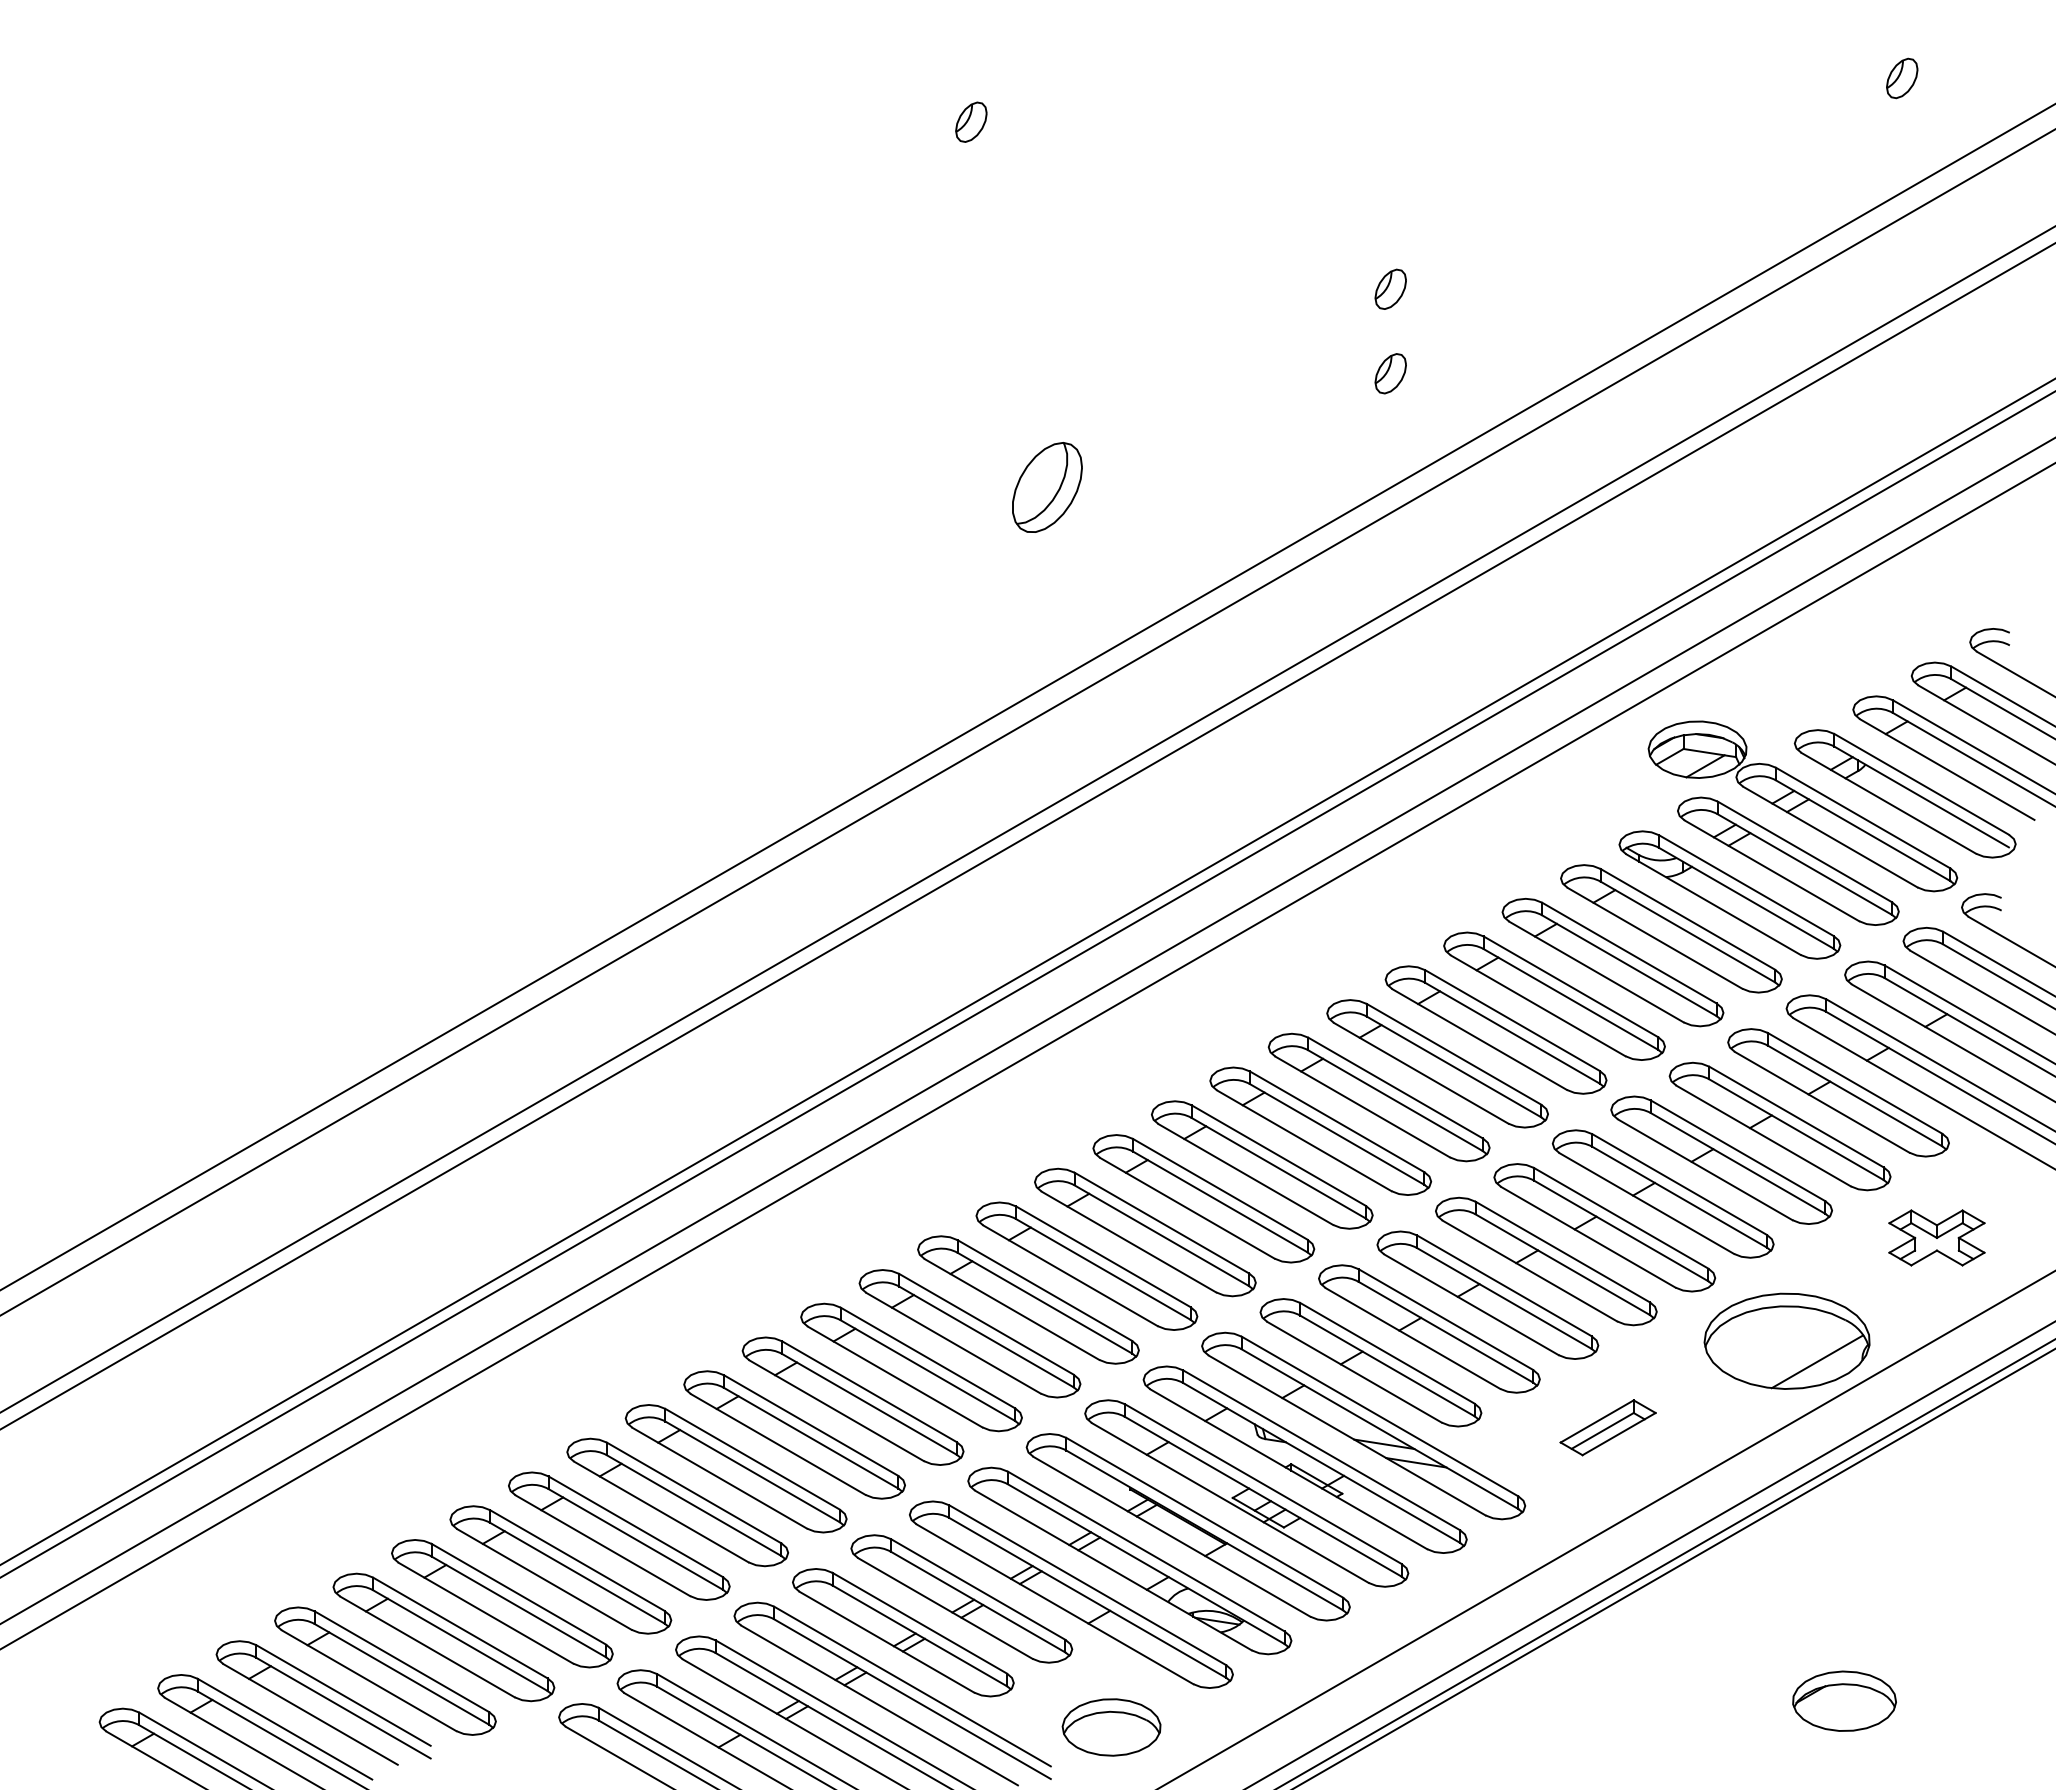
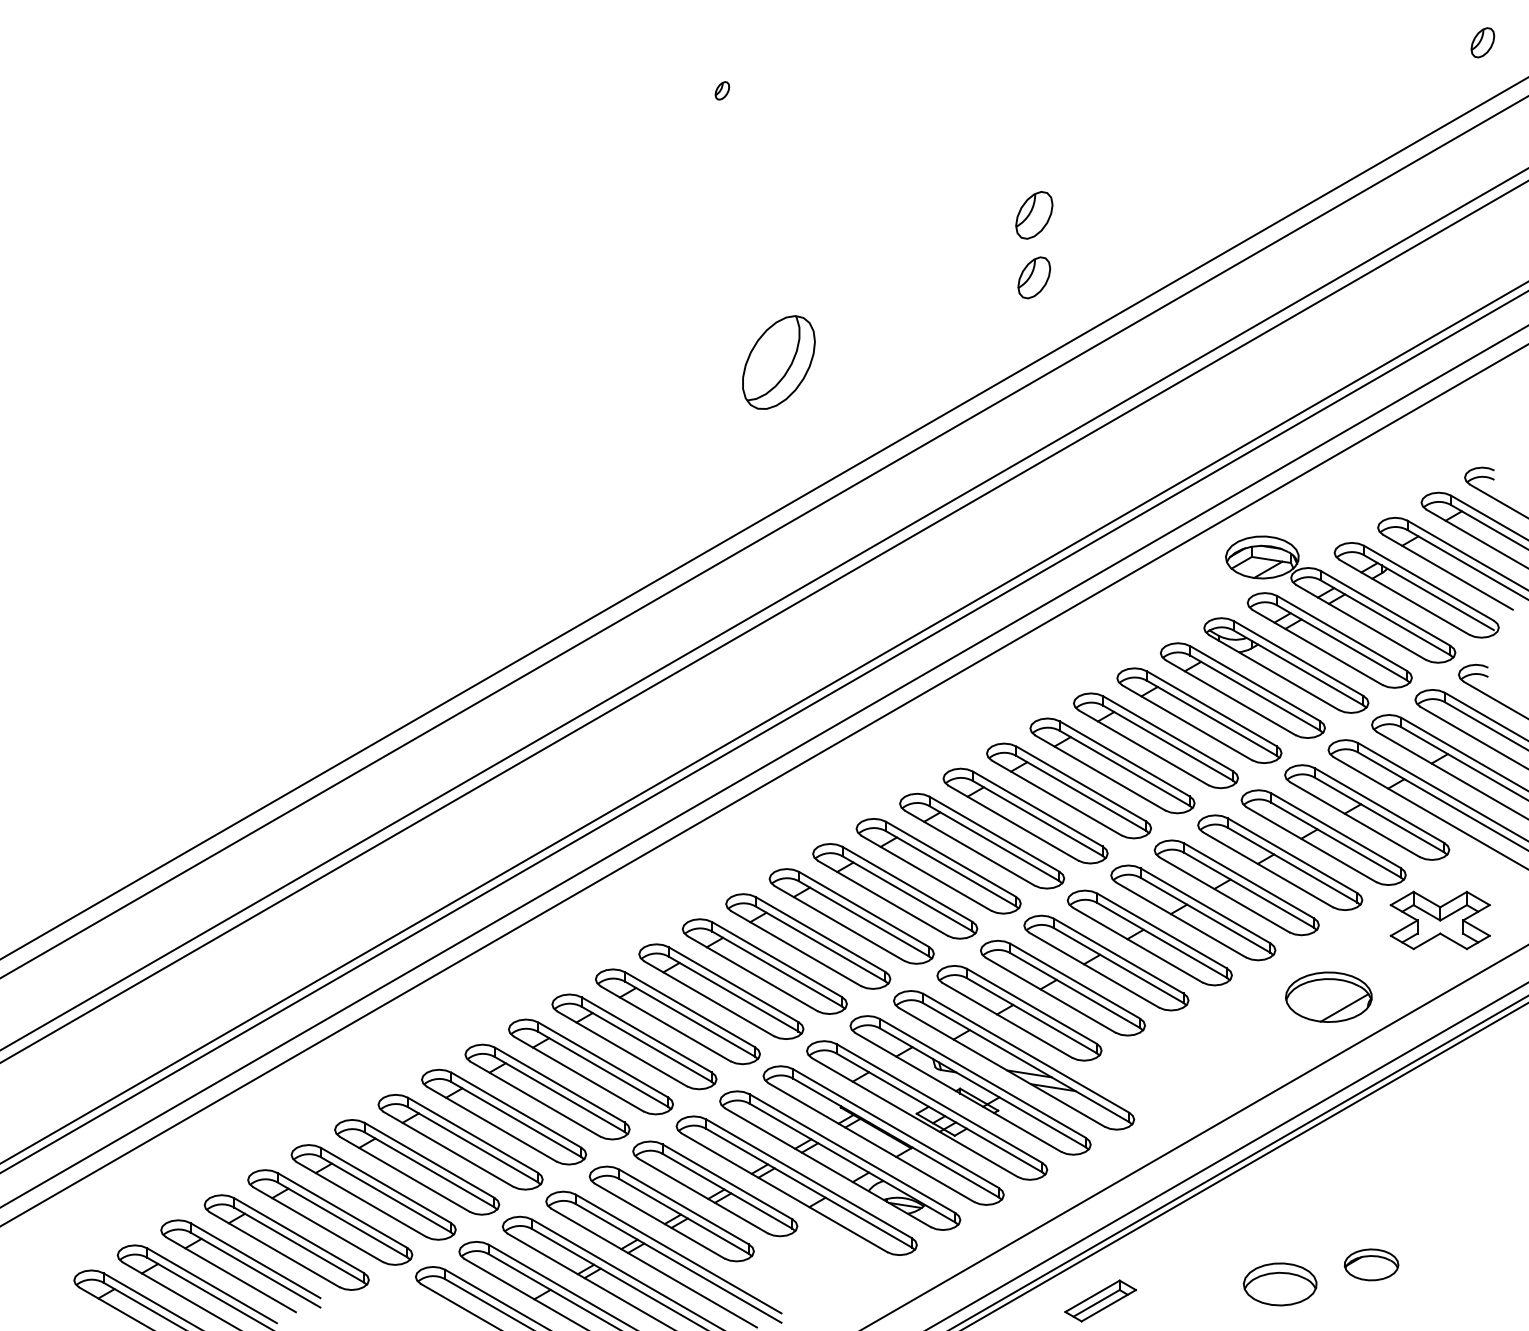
part: (1902, 78) -> (1483, 42), moved
part: (971, 121) -> (722, 90), size x0.6
part: (1390, 288) -> (1034, 214), size x1.6
part: (1390, 373) -> (1034, 277), size x1.4
part: (1047, 487) -> (778, 362), size x1.4
part: (1936, 1237) -> (1439, 920), size x1.4
part: (1786, 1340) -> (1328, 996), size x0.7
part: (1607, 1427) -> (1100, 1300), moved
part: (1844, 1700) -> (1371, 1264), size x0.7
part: (1111, 1727) -> (1280, 1284), moved

